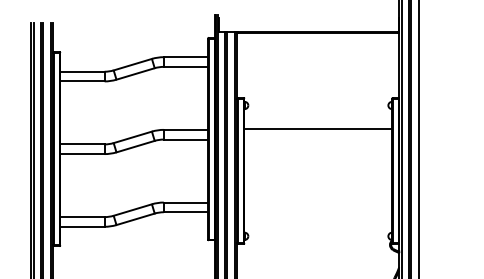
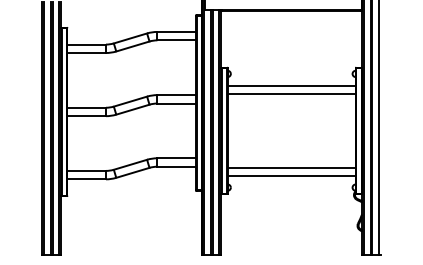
line: (318, 118) -> (291, 85), added
line: (318, 213) -> (291, 167), added
line: (318, 223) -> (291, 176), added

